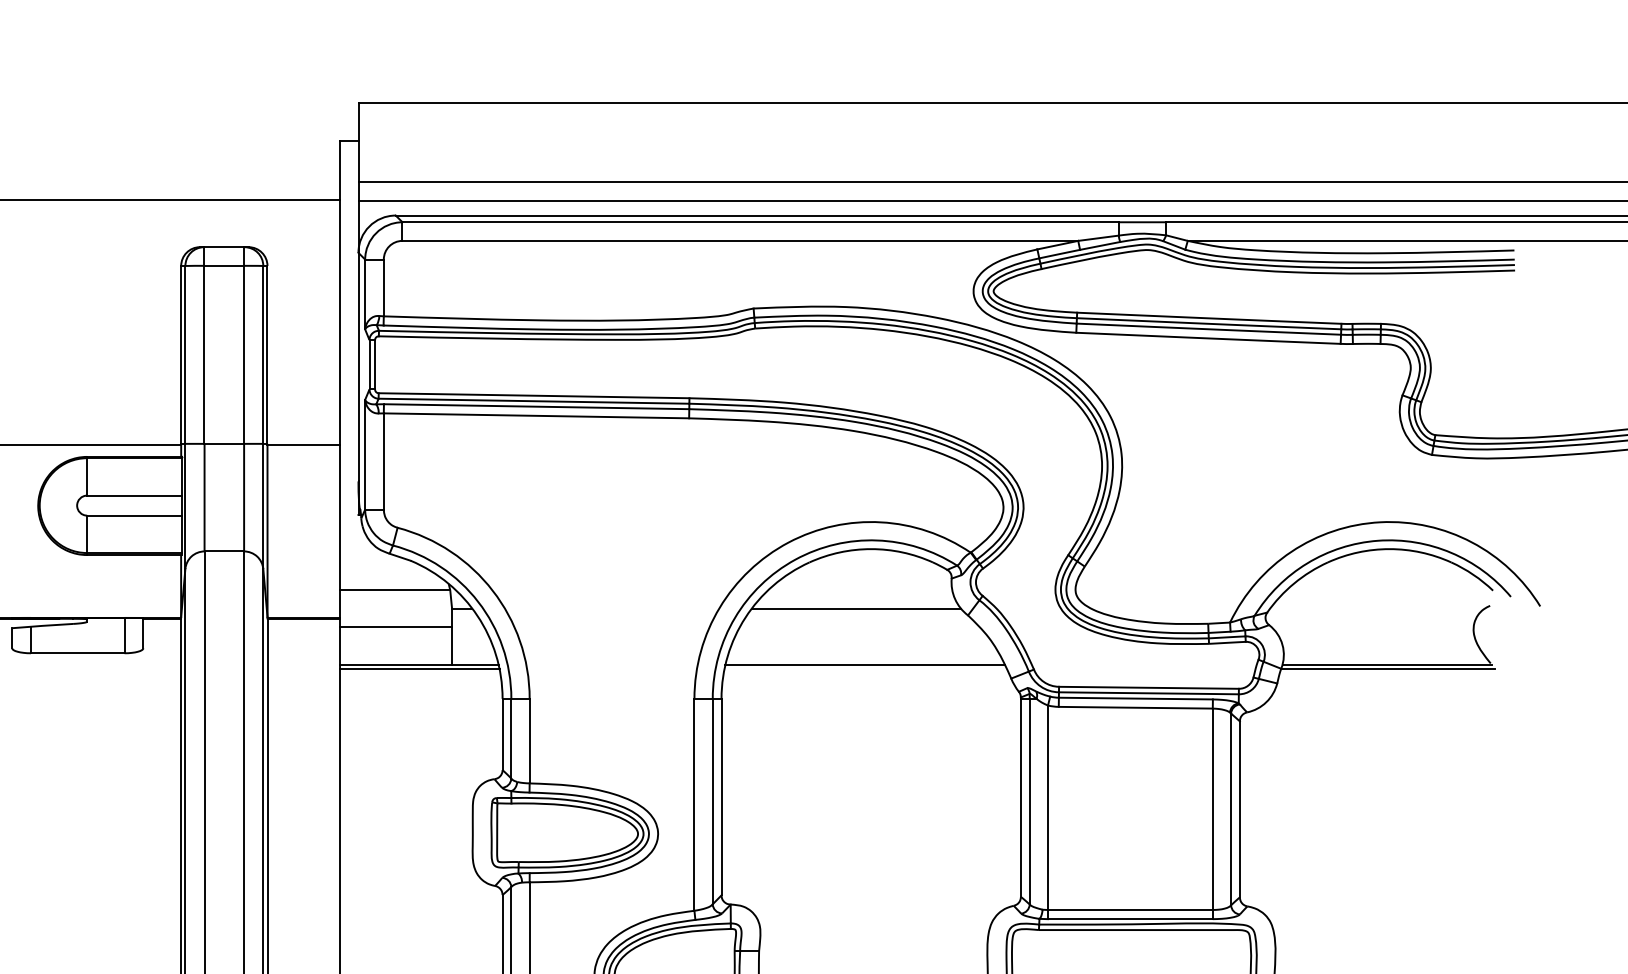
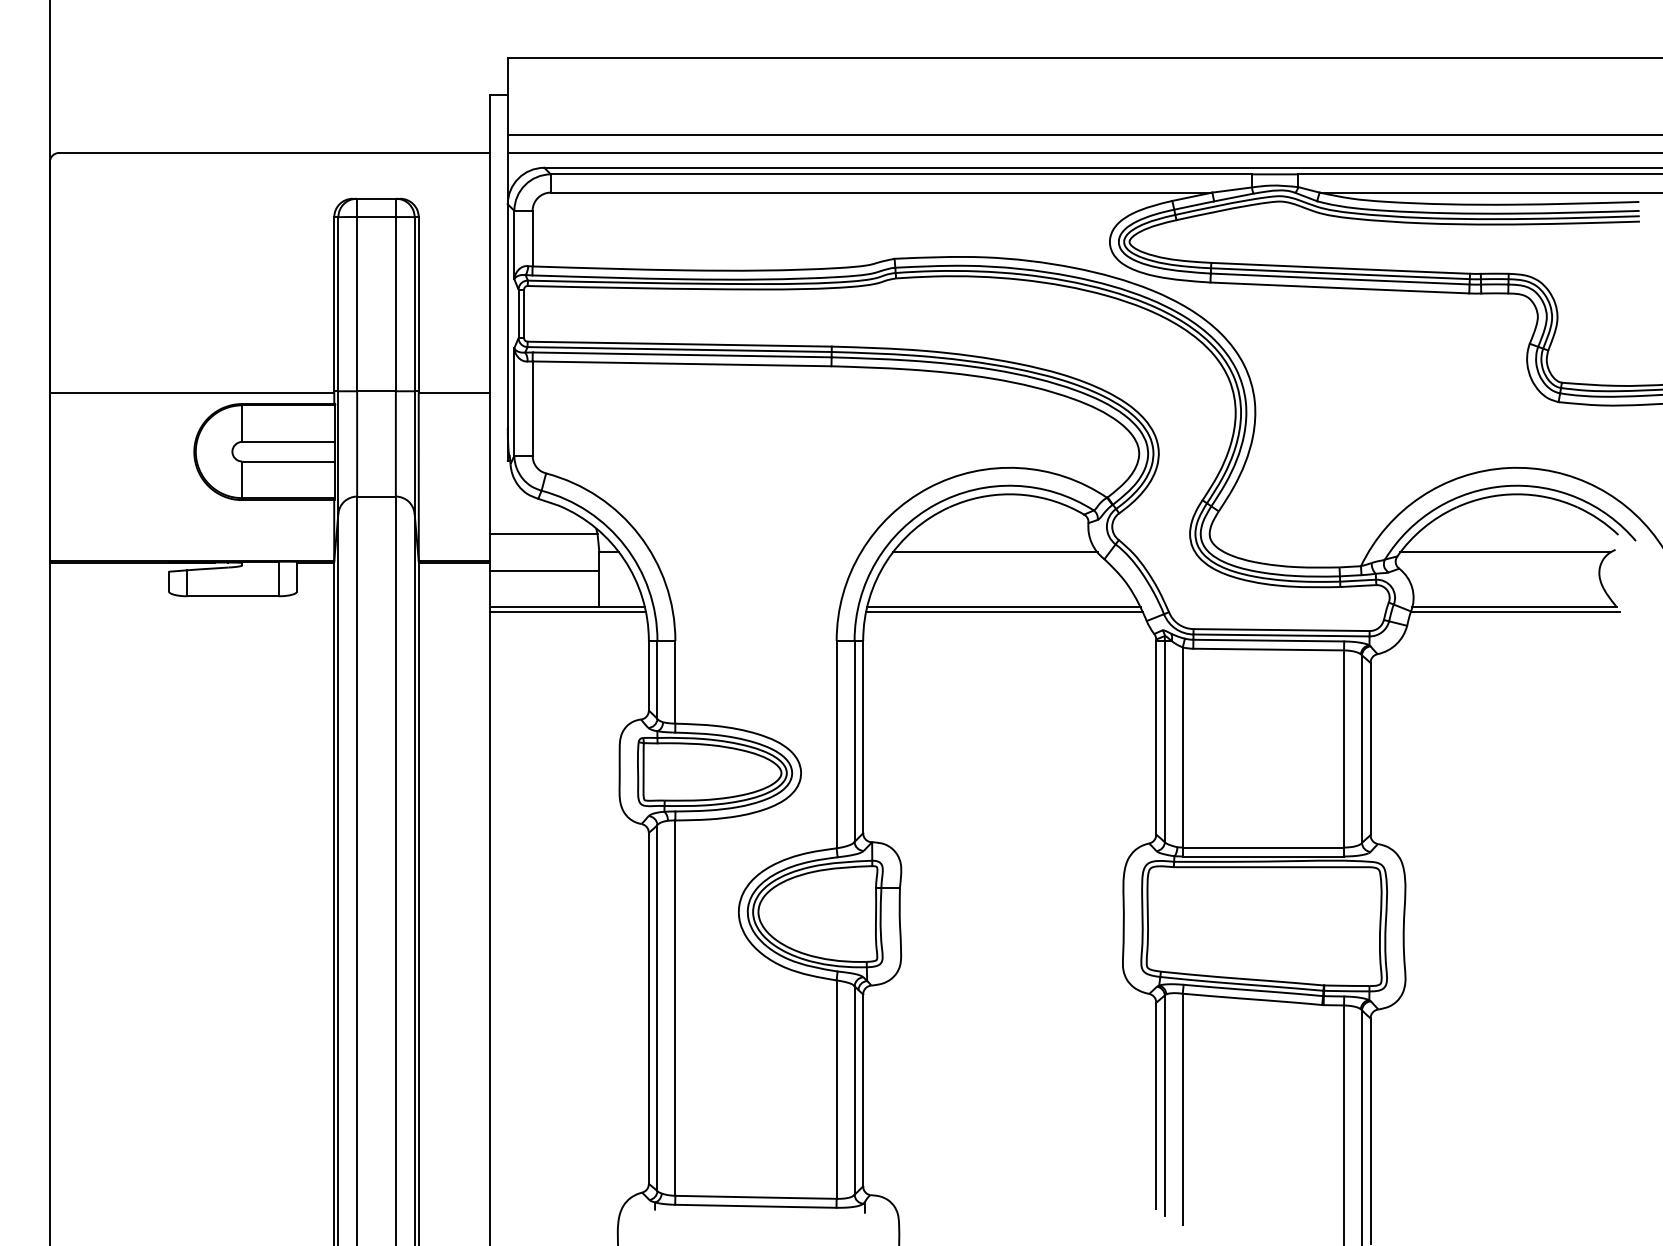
line: (1377, 608) -> (1505, 552), added
line: (865, 669) -> (1004, 612), added

